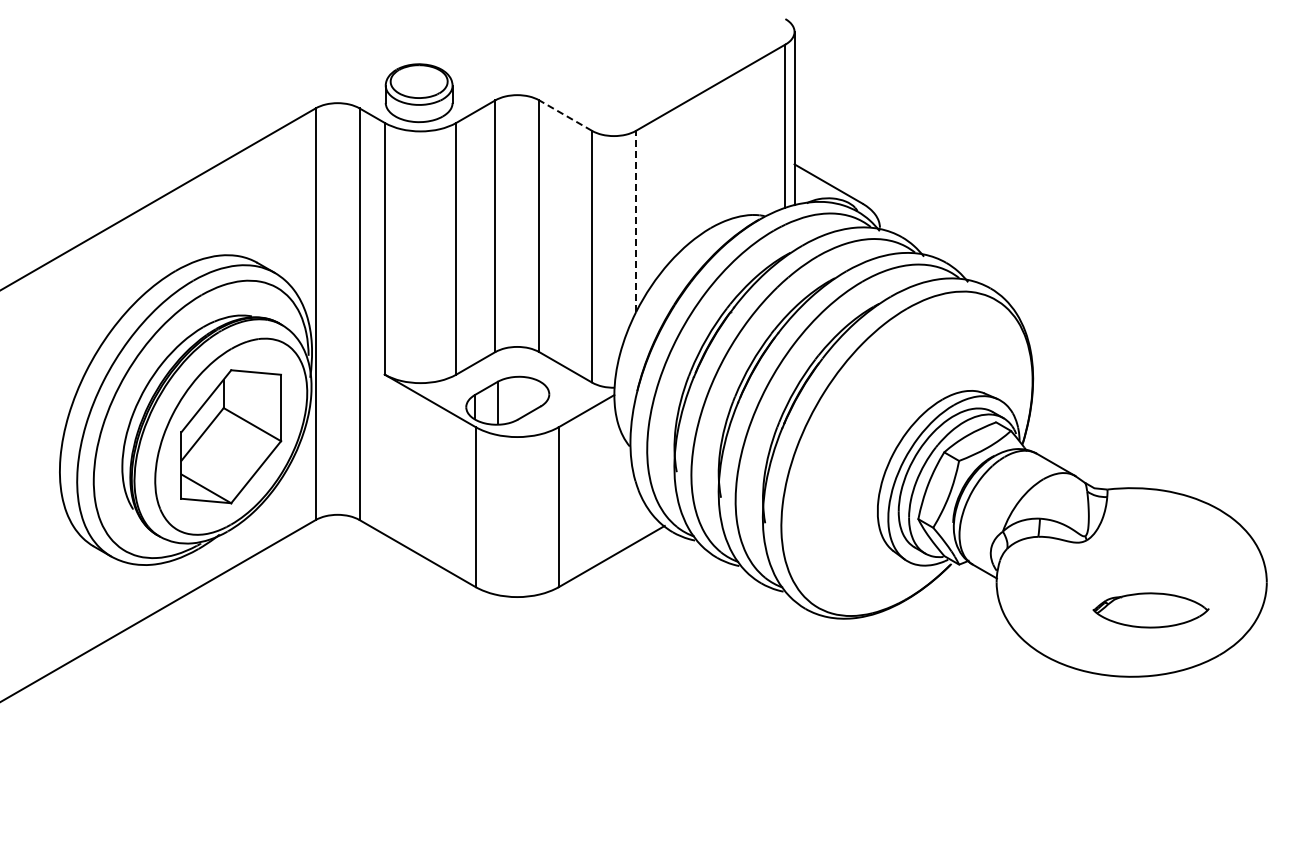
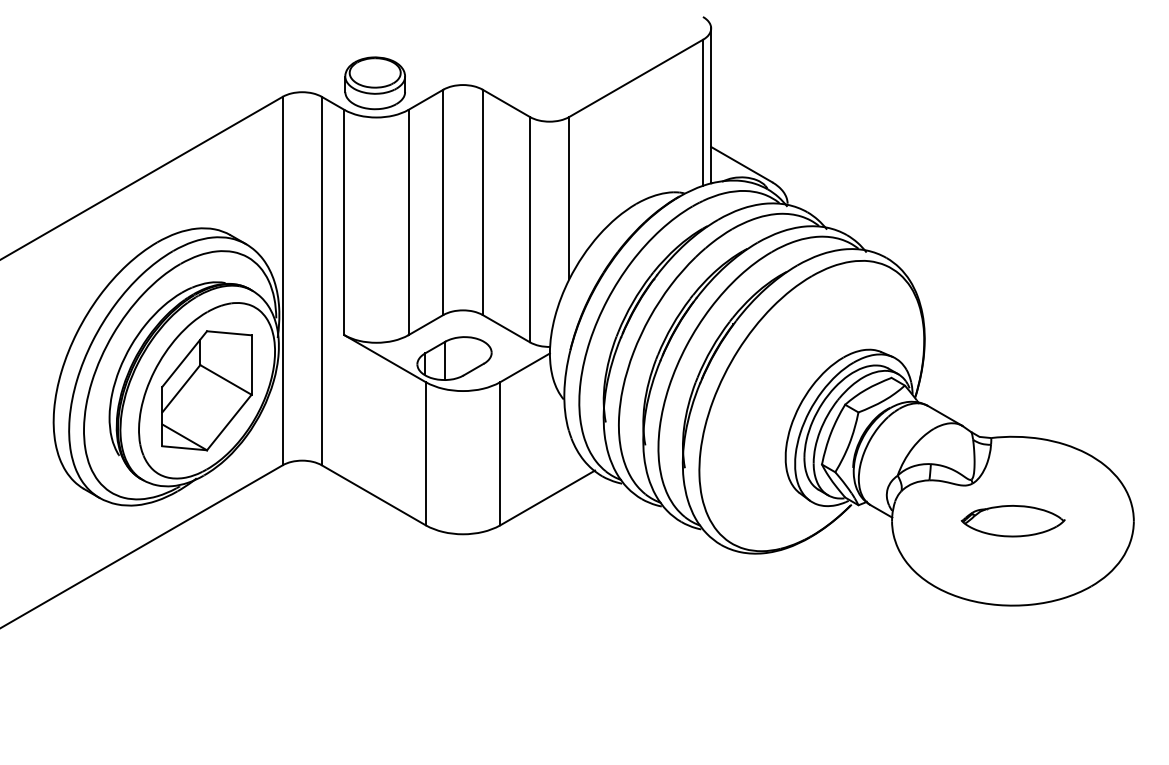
line: (565, 115) -> (506, 103), dashed -> solid
line: (636, 221) -> (569, 198), dashed -> solid
part: (1150, 610) -> (1012, 521), moved

